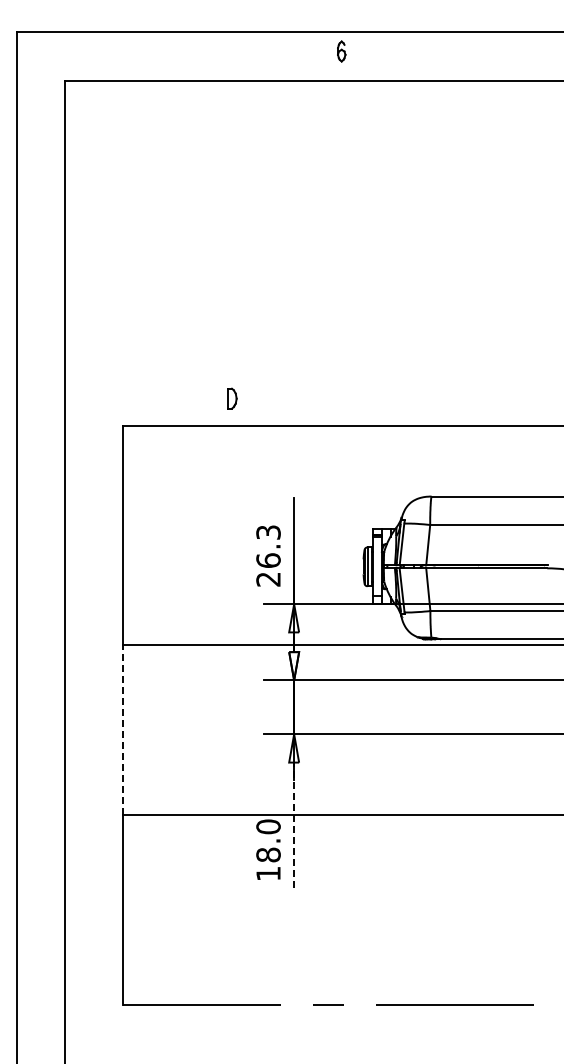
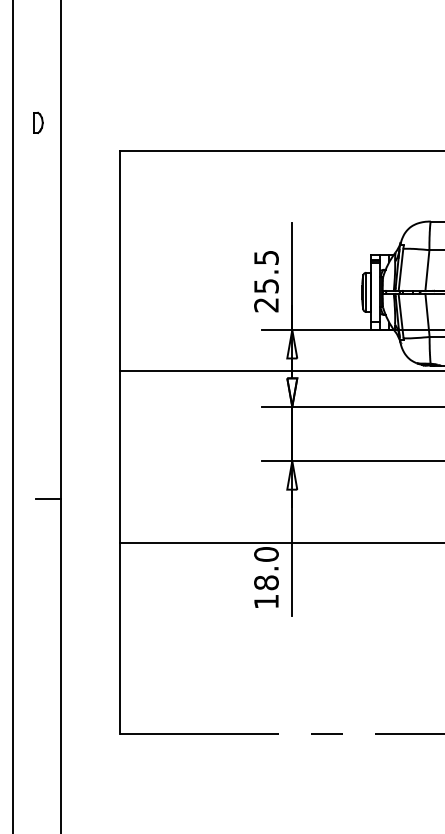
part: (232, 398) -> (38, 122), moved
text: (268, 546) -> (266, 271), 26.3 -> 25.5
line: (122, 729) -> (119, 456), dashed -> solid
line: (52, 771) -> (48, 498), added
line: (294, 825) -> (292, 553), dashed -> solid

